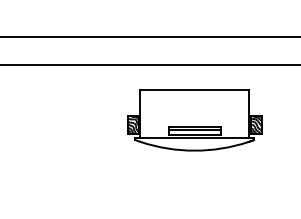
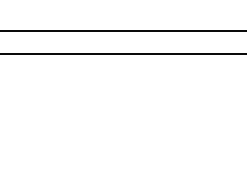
part: (194, 119) -> (159, 98), removed

